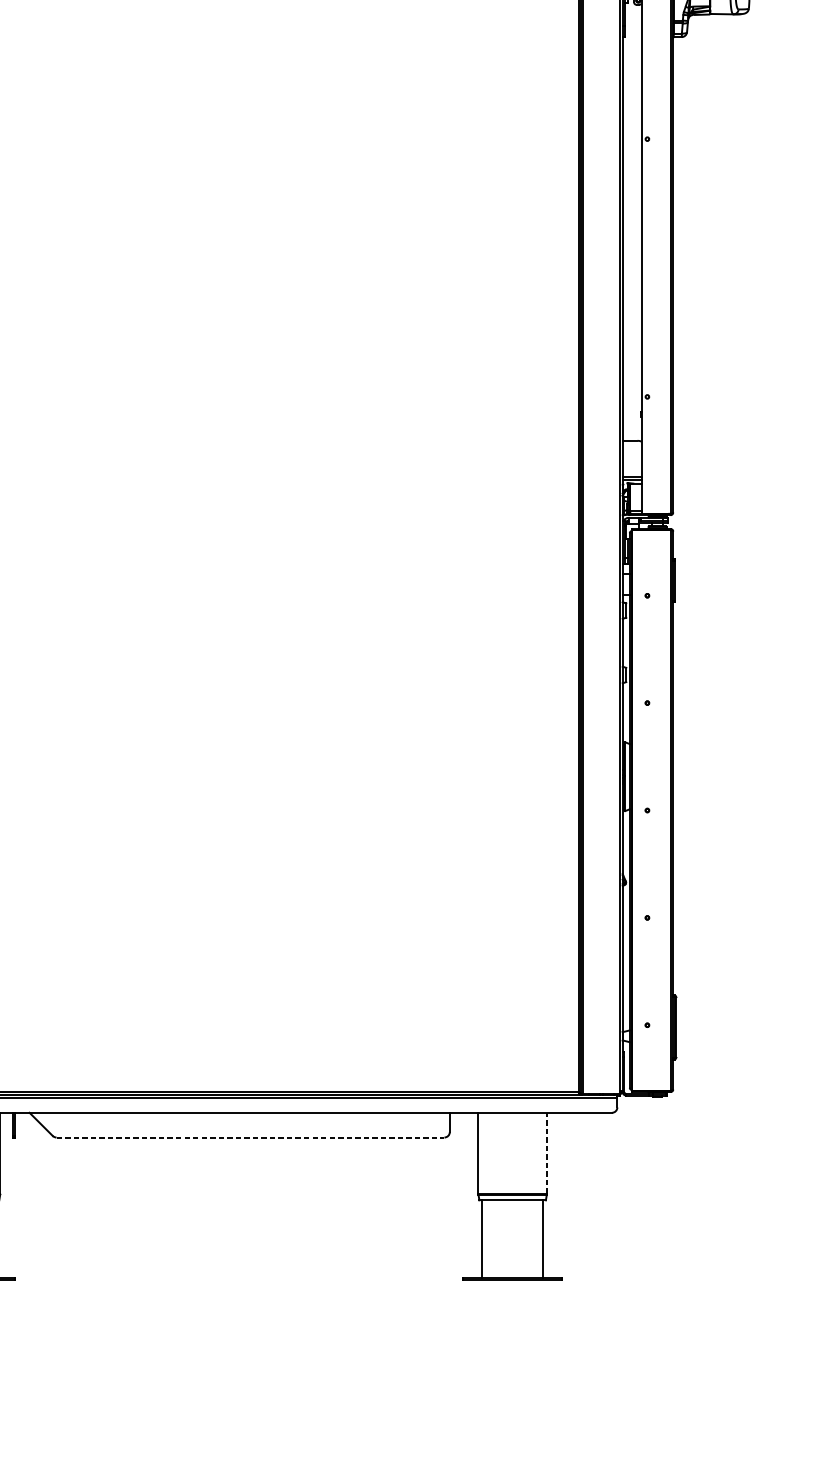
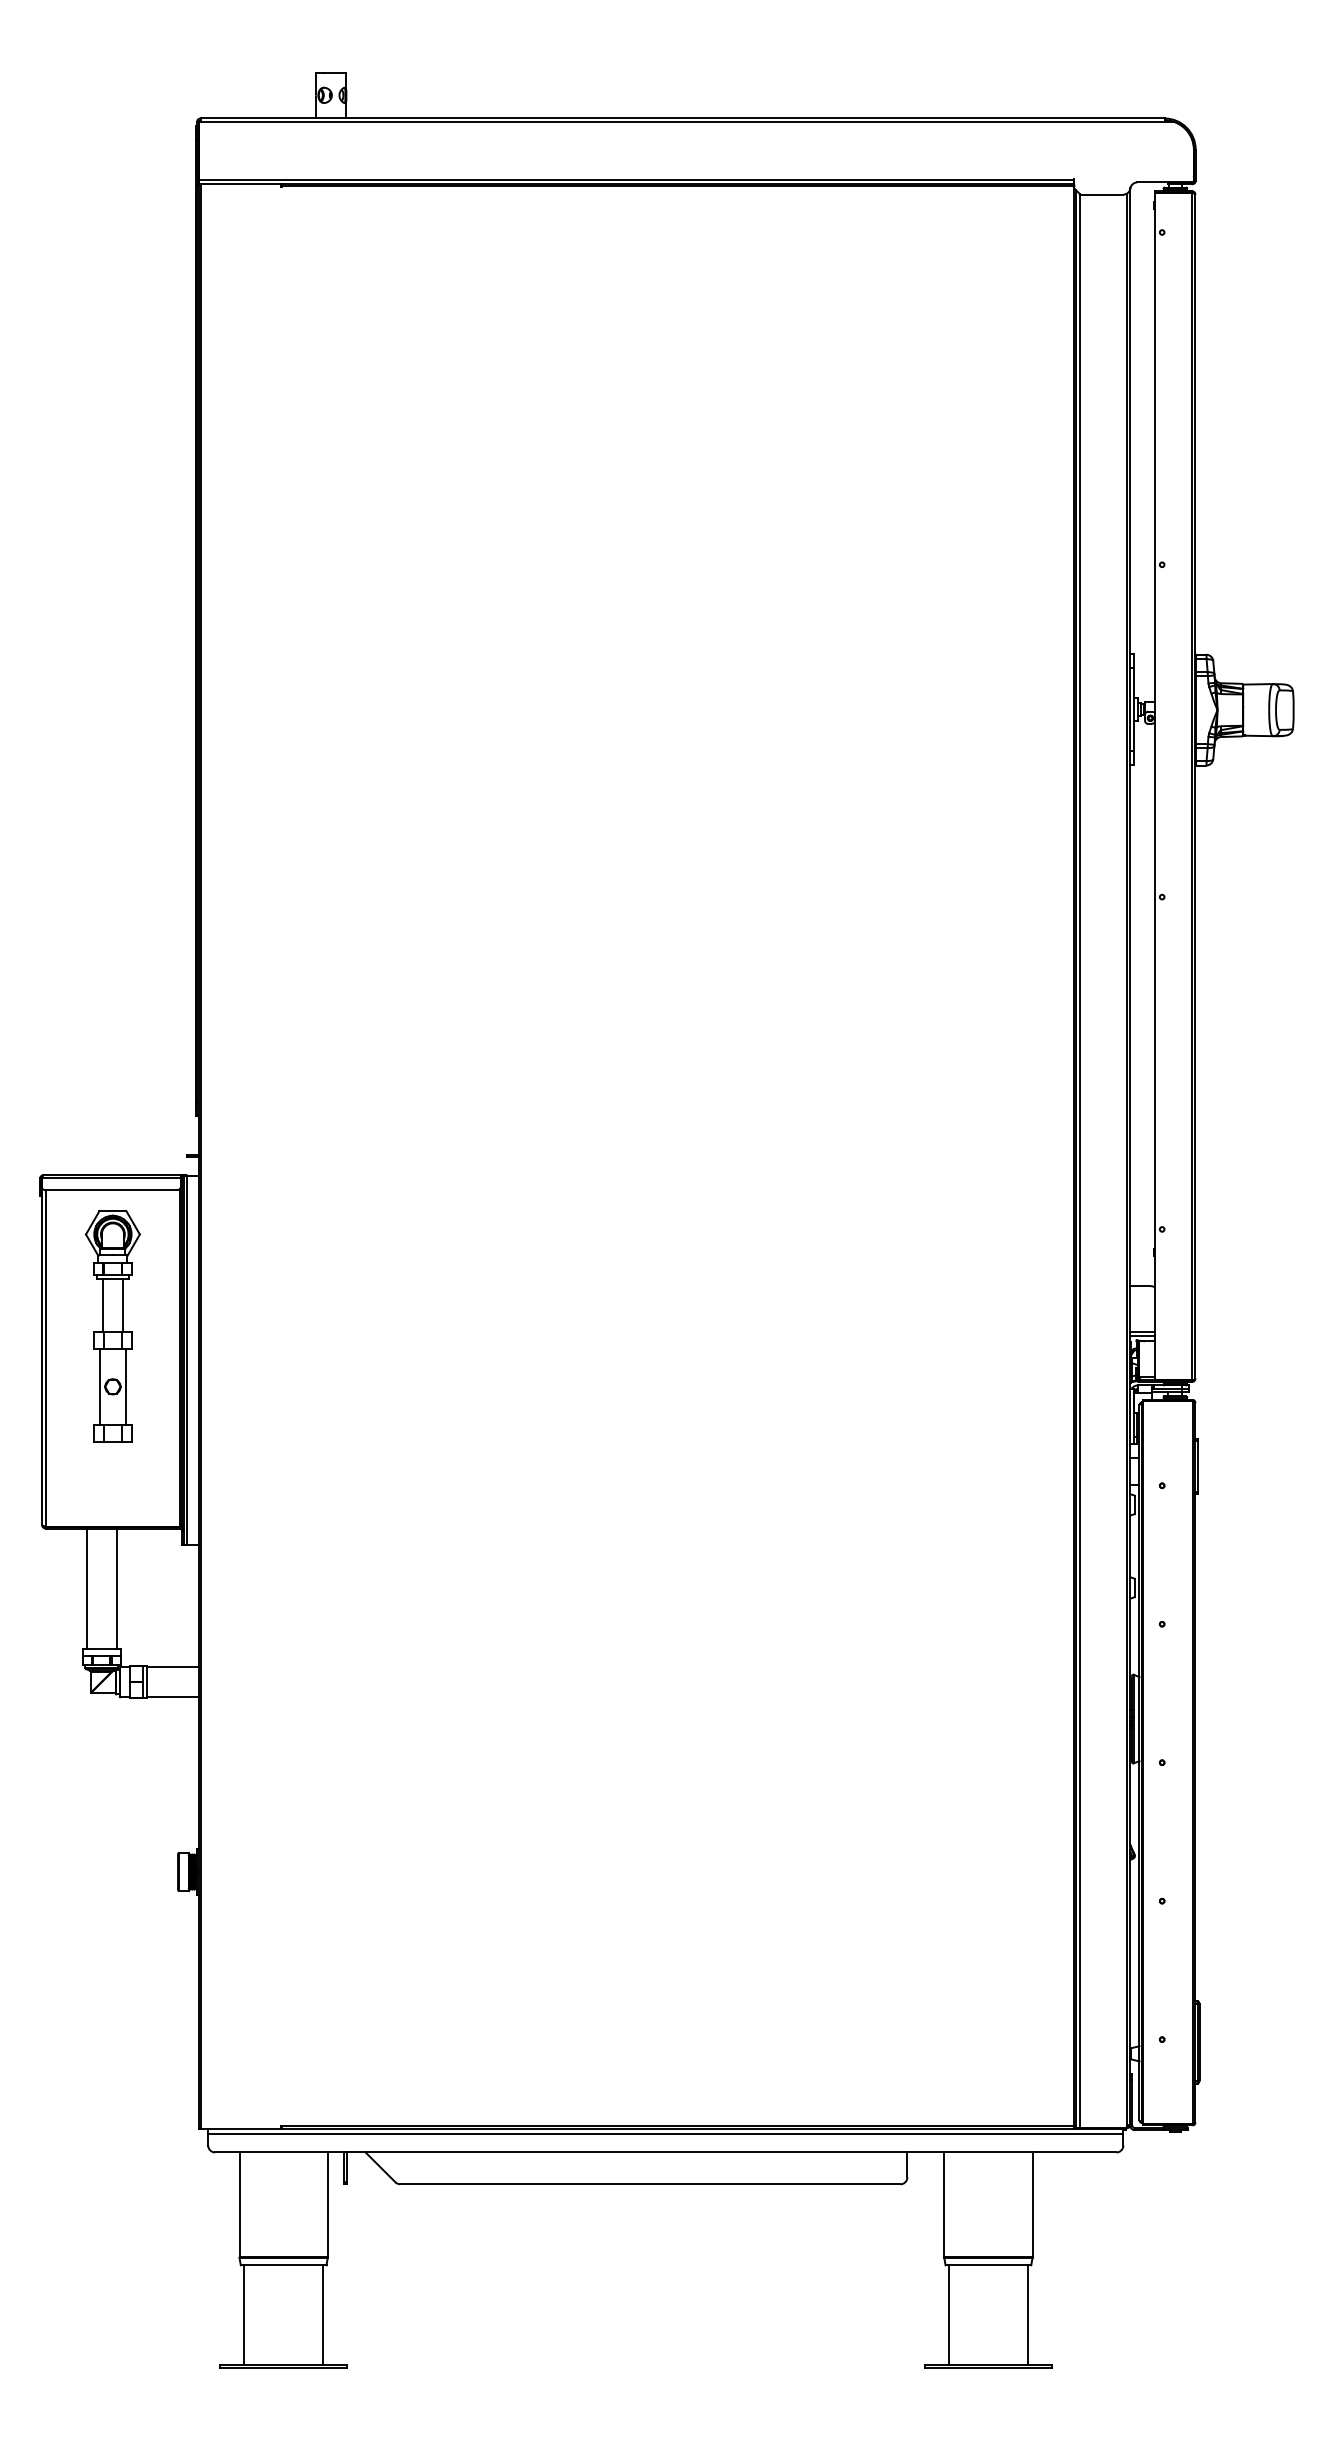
line: (250, 1137) -> (650, 2184), dashed -> solid
line: (546, 1153) -> (1032, 2204), dashed -> solid

